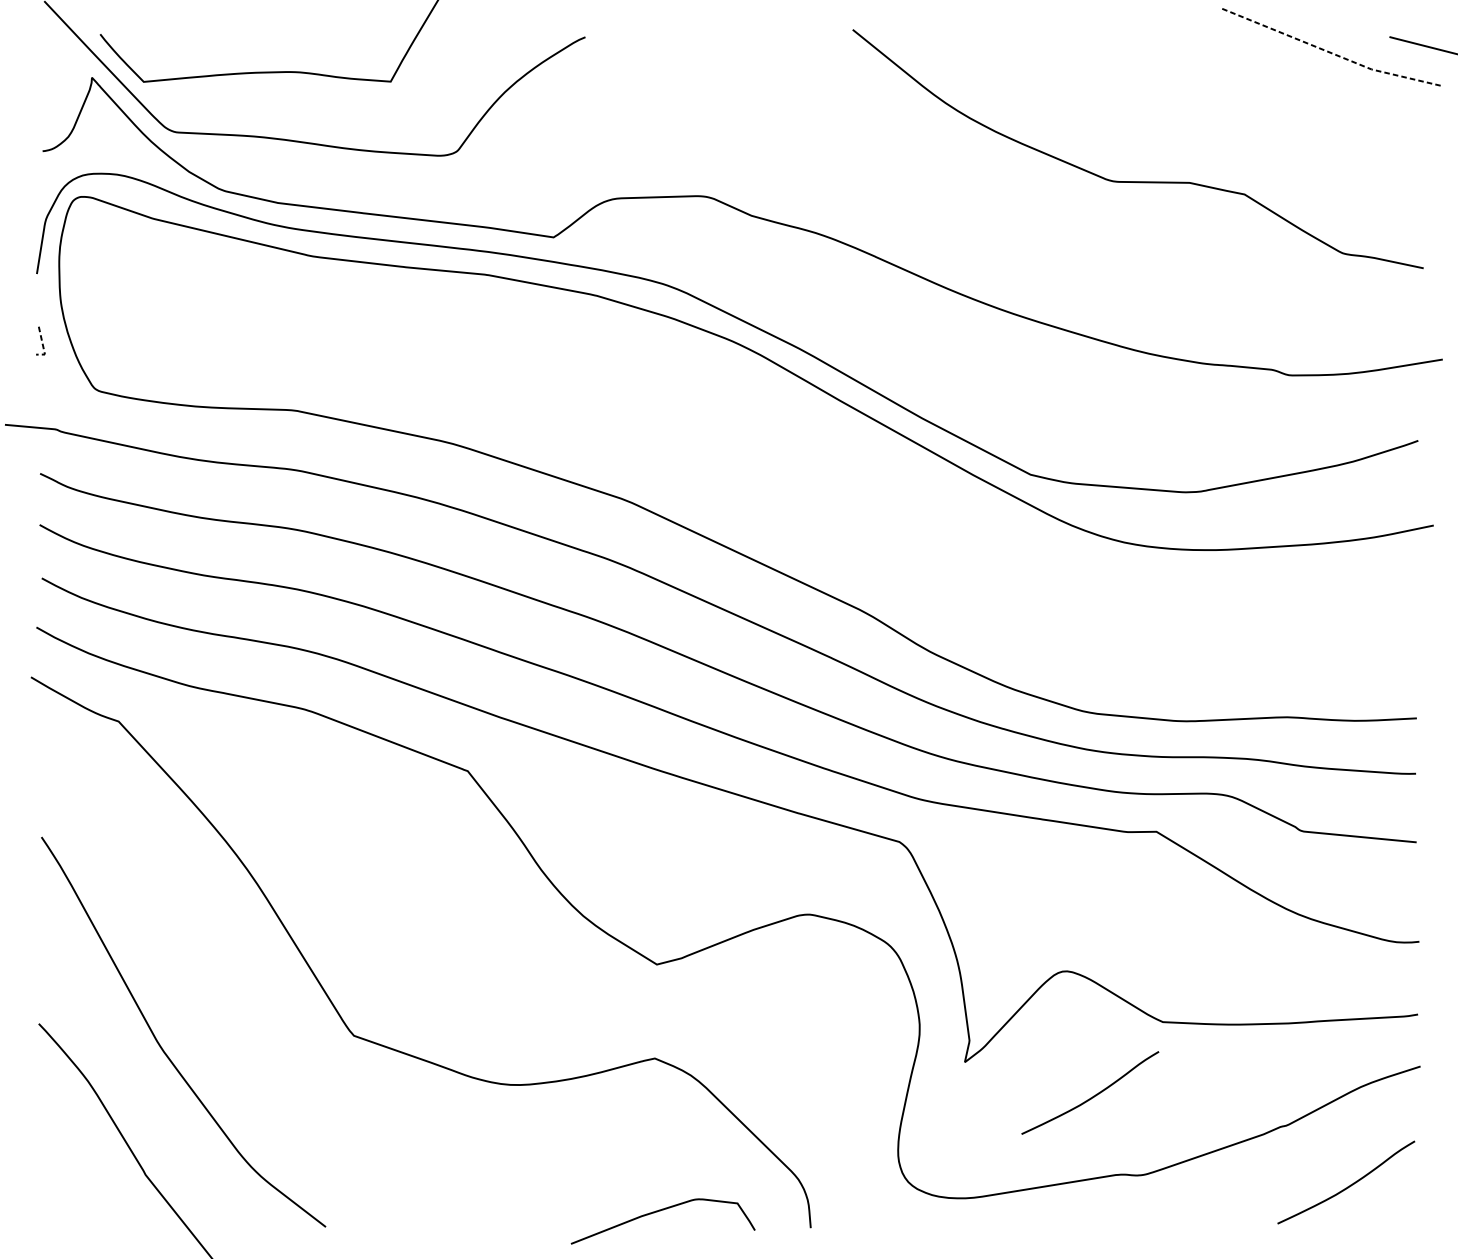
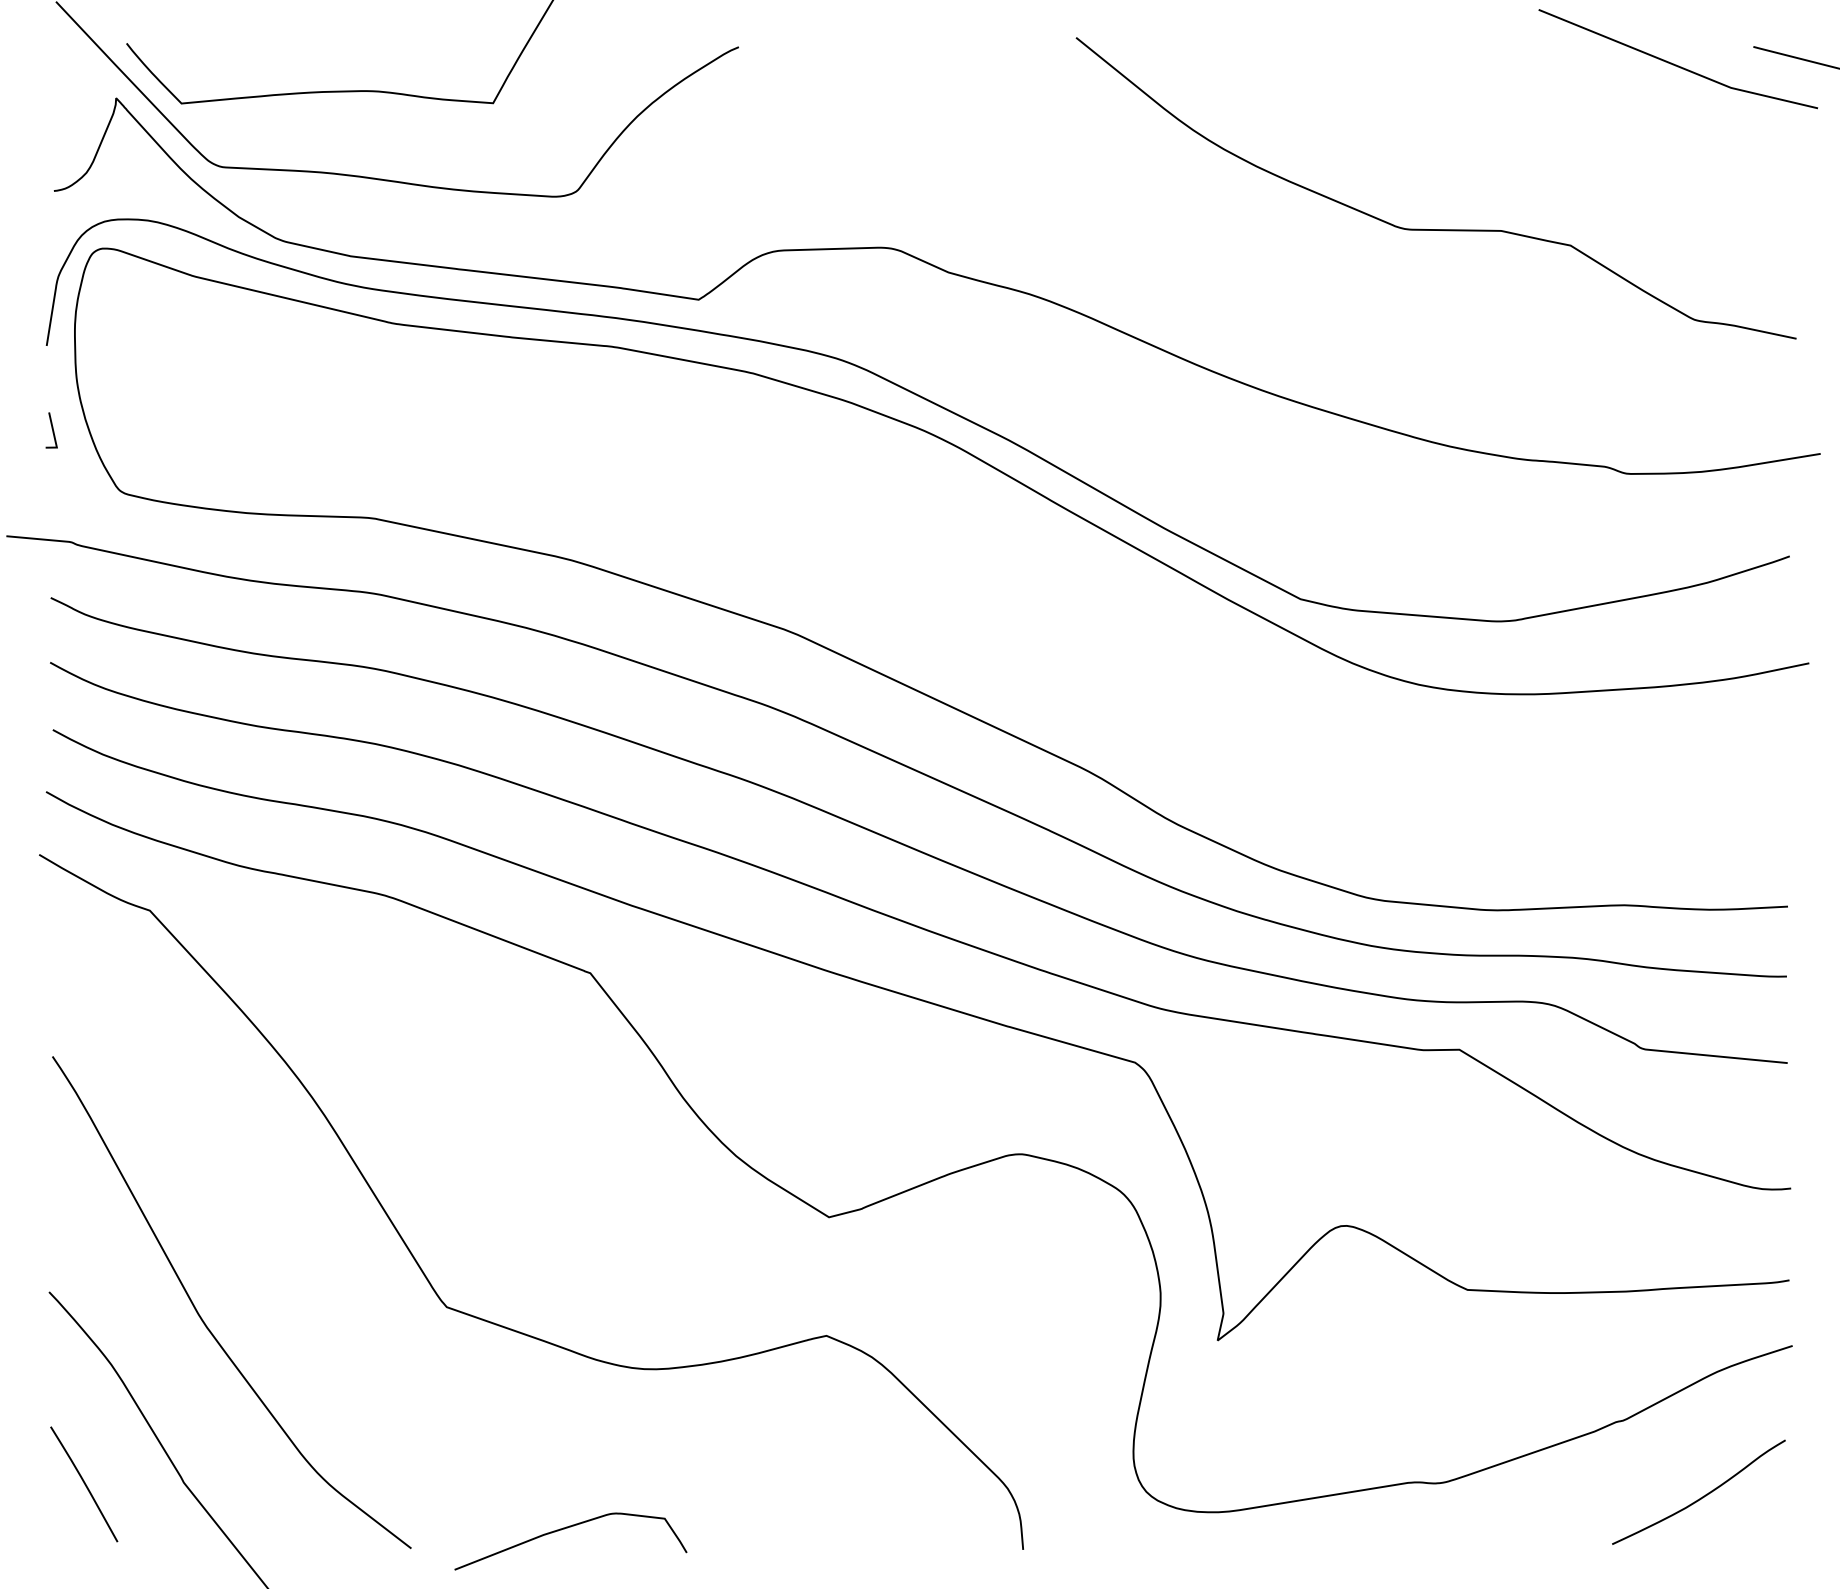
line: (1329, 52) -> (1677, 66), dashed -> solid
line: (43, 345) -> (54, 436), dashed -> solid
curve: (1091, 1097) -> (1377, 1384), removed
curve: (66, 1176) -> (84, 1484), added
curve: (660, 1211) -> (567, 1528), moved

